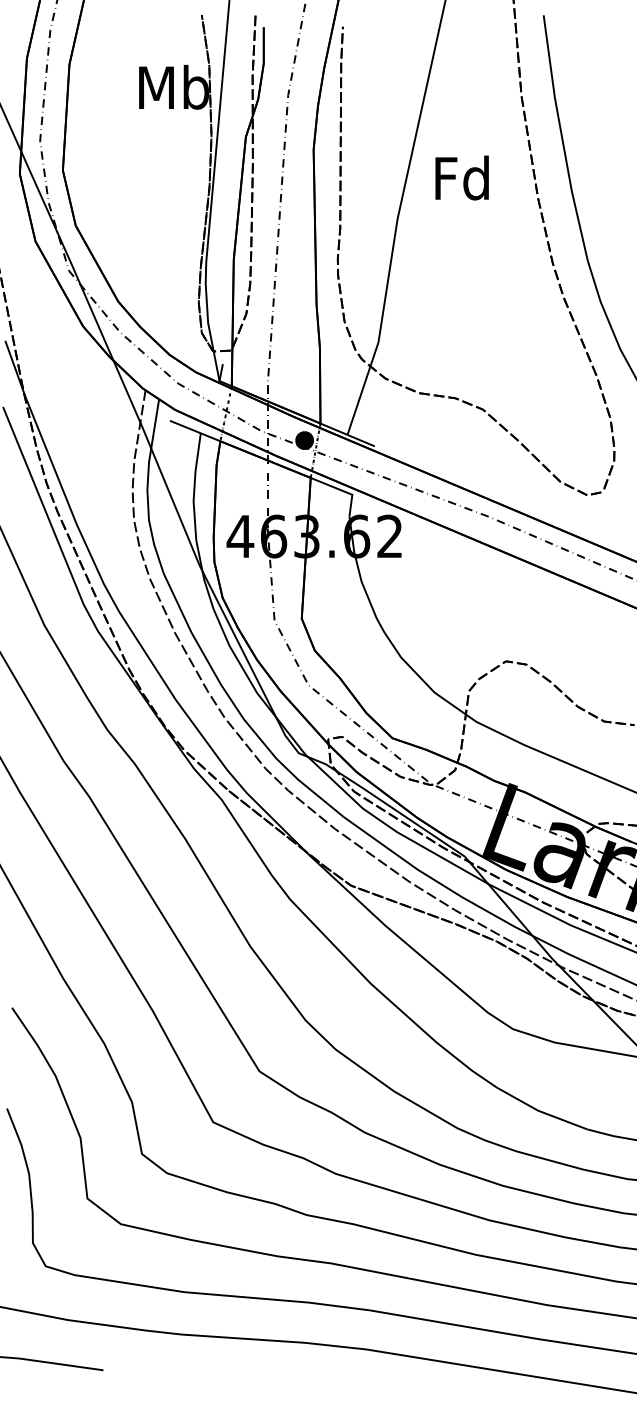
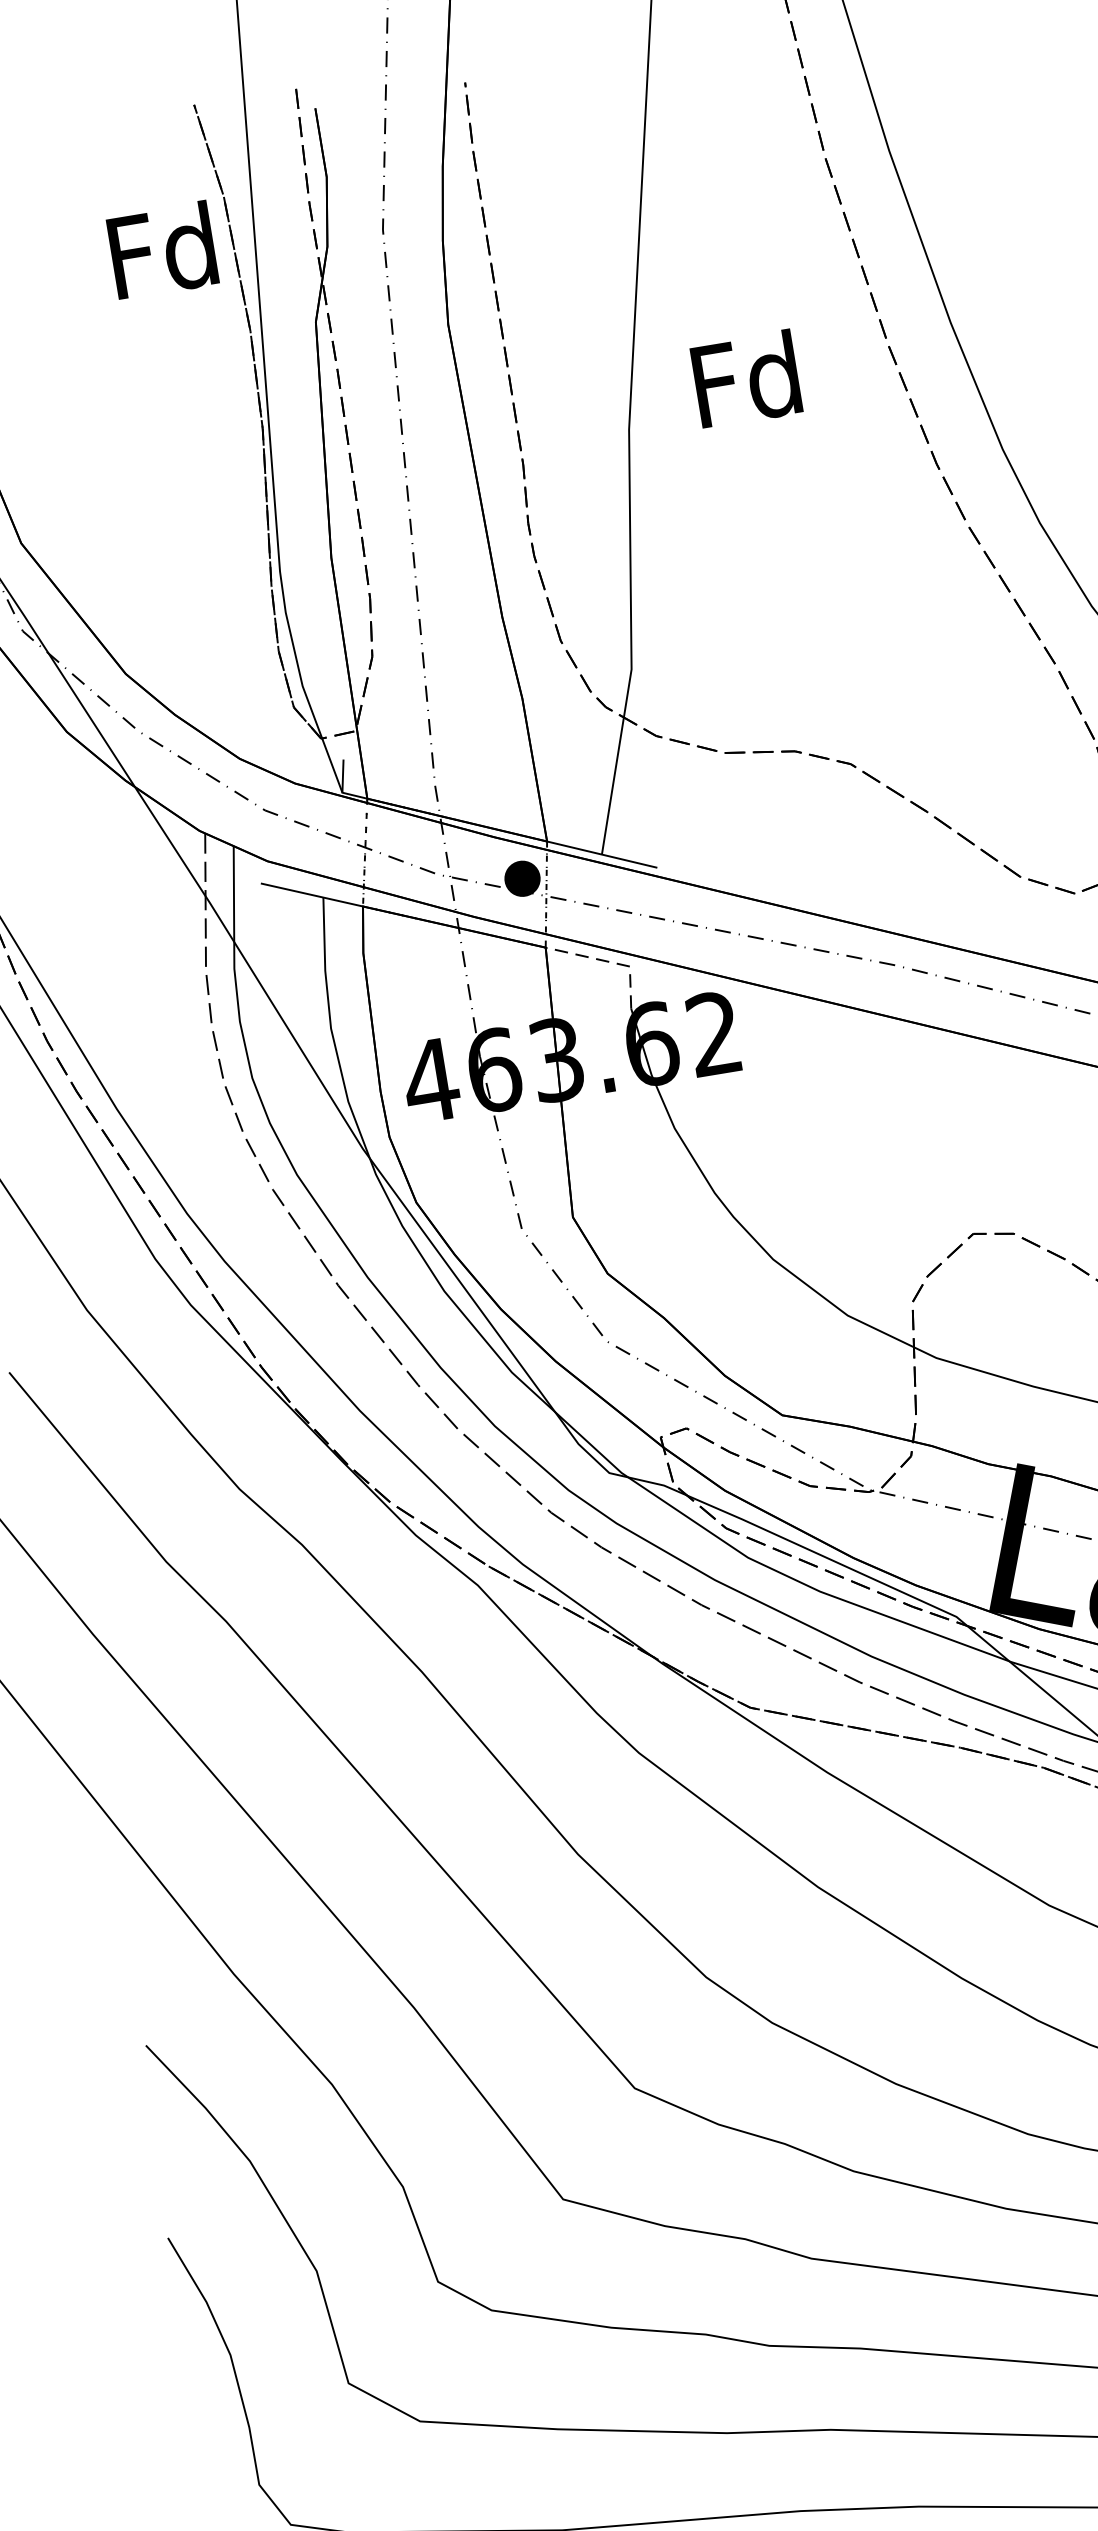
text: (174, 86) -> (164, 248), Mb -> Fd
text: (461, 177) -> (745, 378), moved
line: (342, 490) -> (609, 961), solid -> dashed

